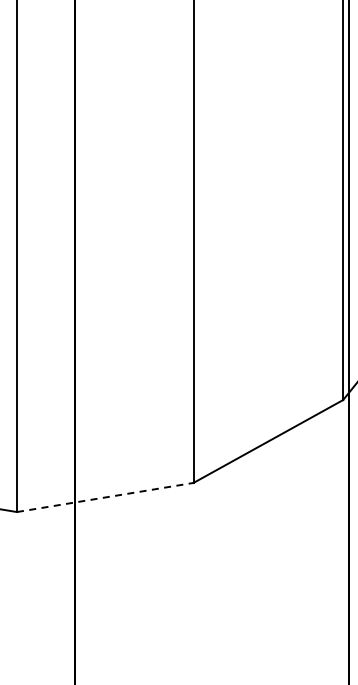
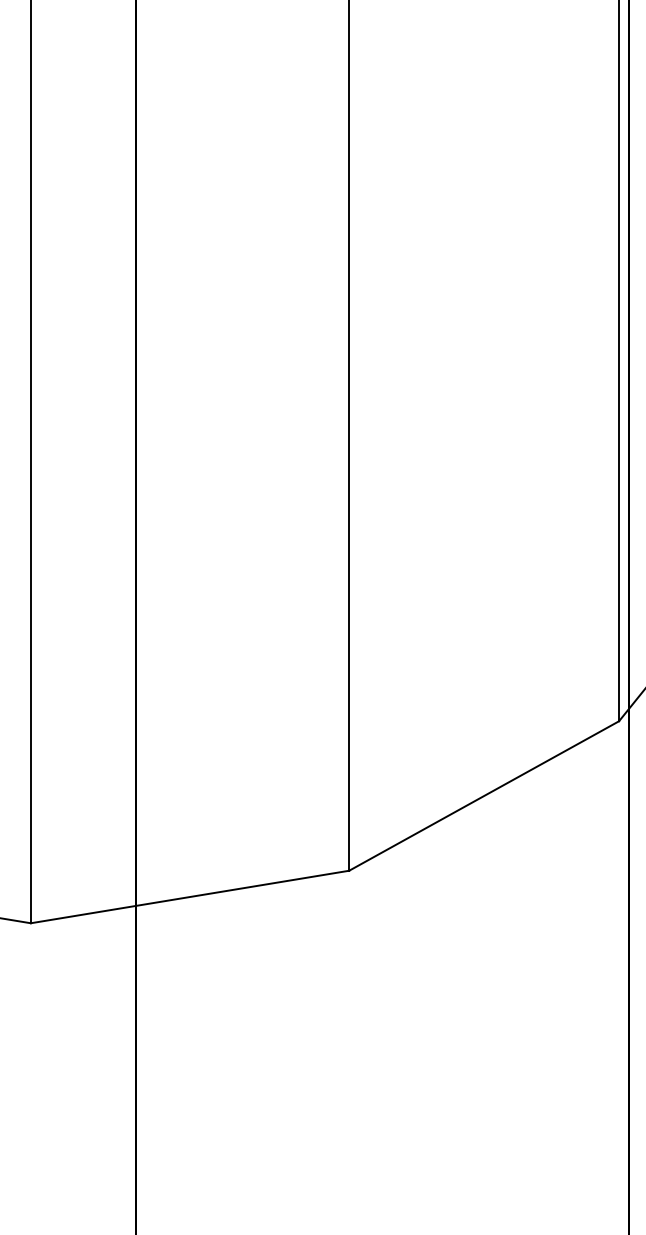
line: (105, 497) -> (190, 897), dashed -> solid

